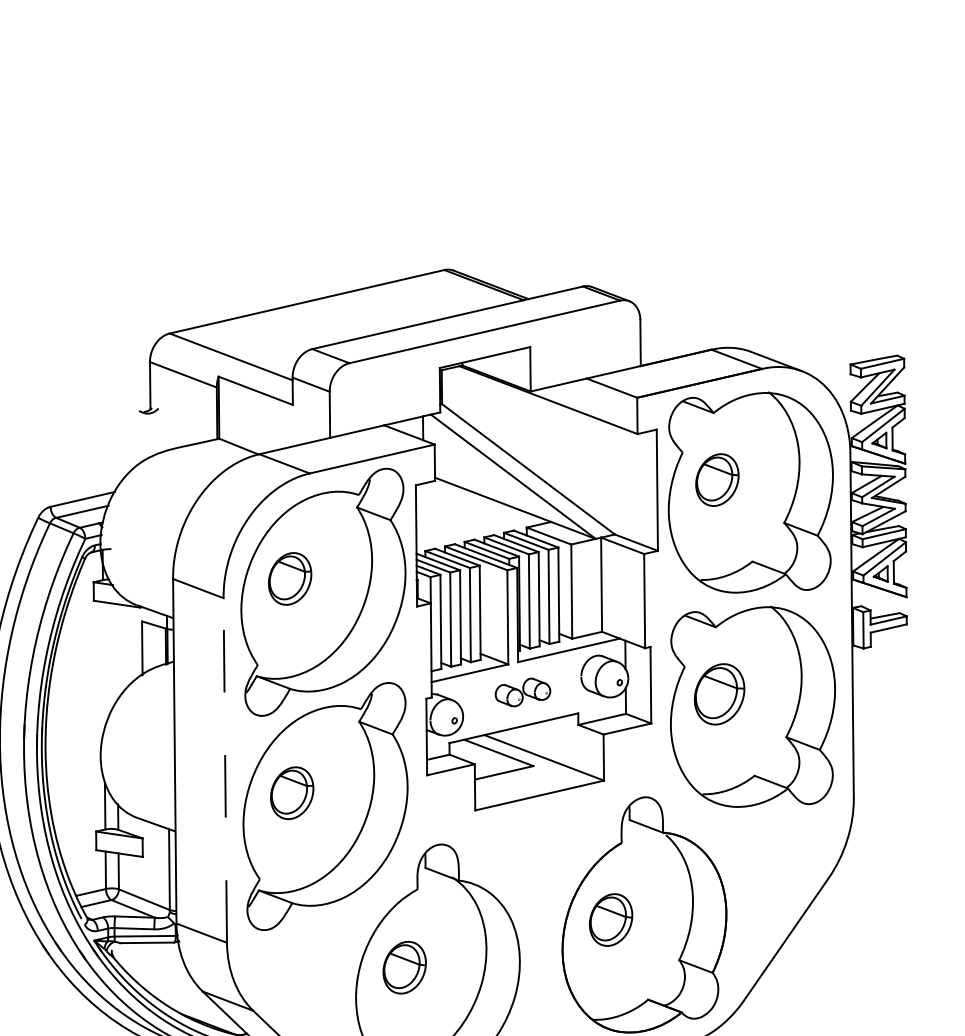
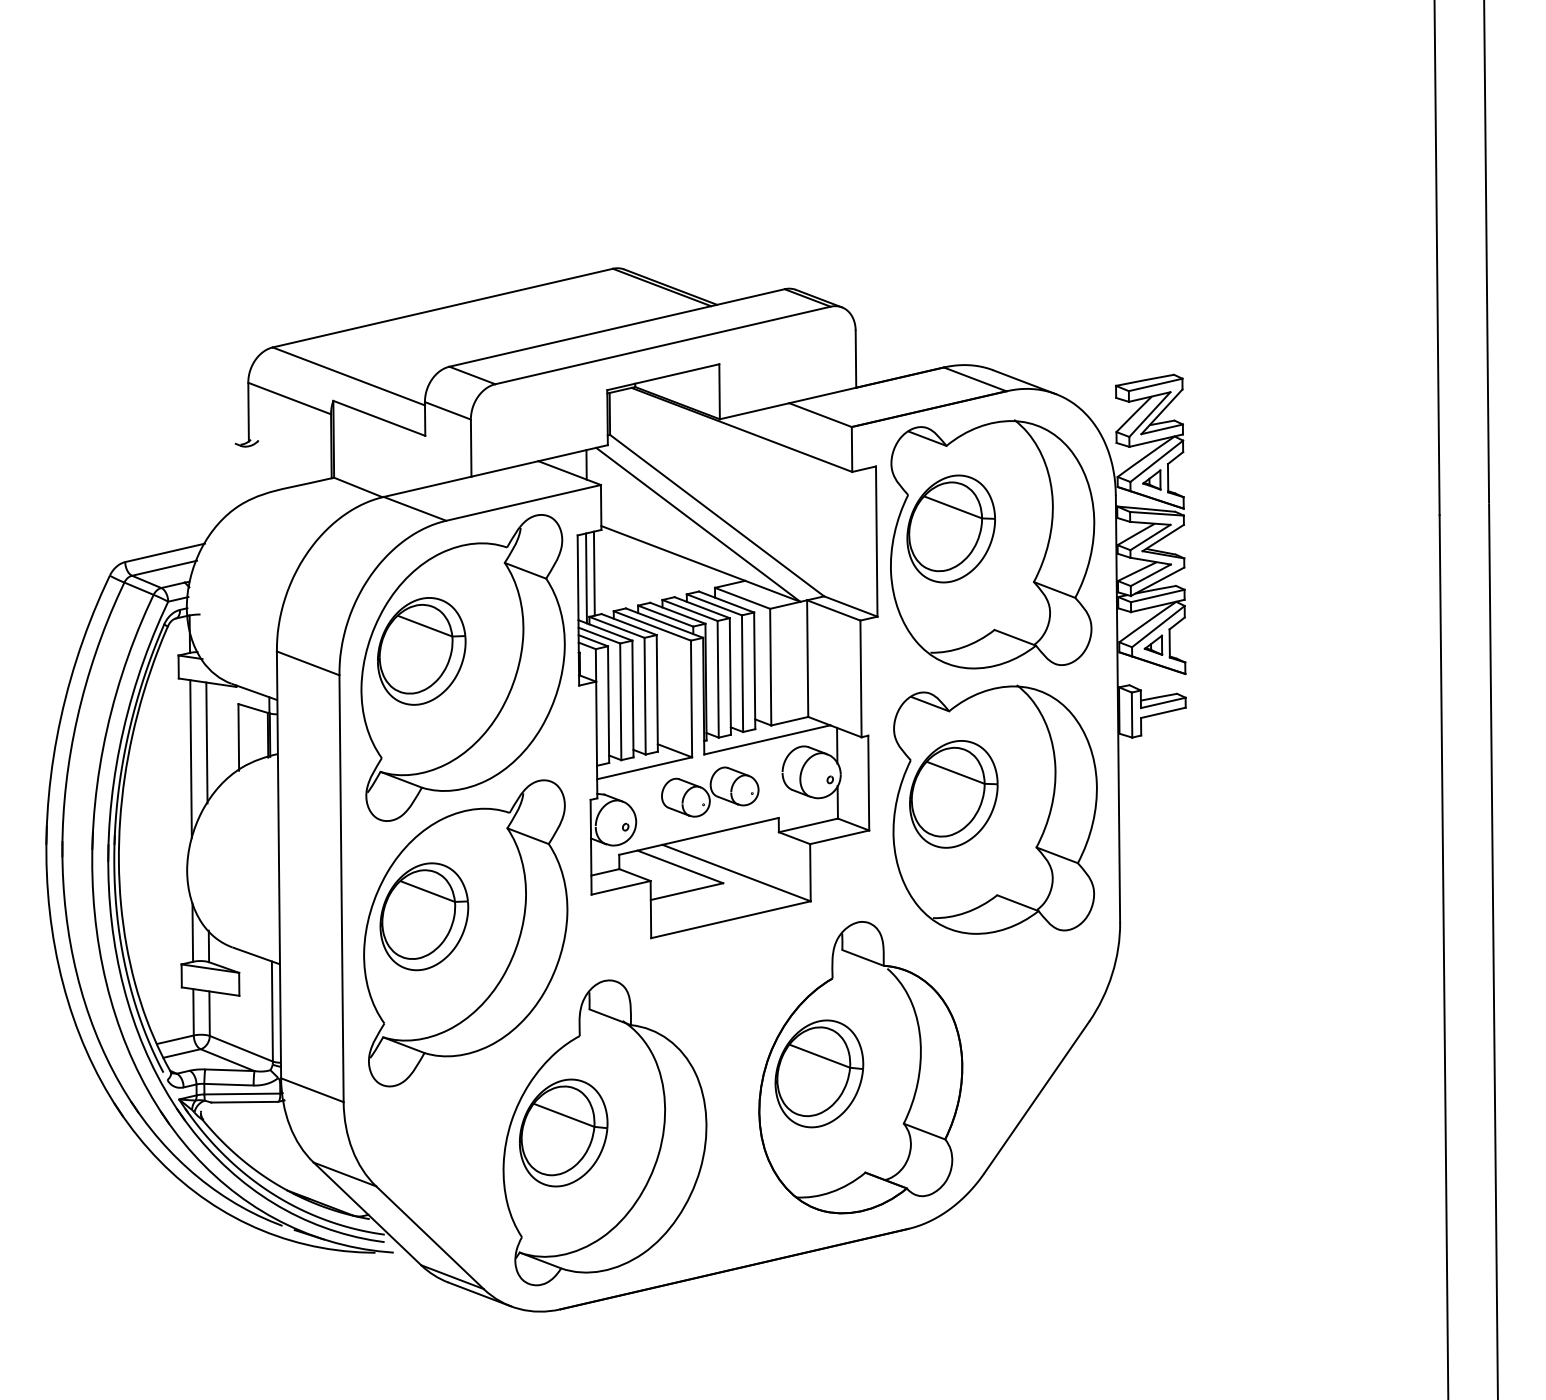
part: (716, 479) -> (950, 528), size x1.67
line: (428, 516) -> (593, 573), added
line: (423, 520) -> (586, 578), added
part: (289, 578) -> (421, 651), size x1.67
line: (116, 652) -> (206, 742), added
line: (103, 666) -> (190, 759), added
part: (523, 692) -> (710, 791), size x1.43
part: (719, 694) -> (953, 794), size x1.43
line: (225, 770) -> (341, 888), dashed -> solid
part: (292, 792) -> (424, 916), size x1.67
part: (611, 919) -> (819, 1073), size x1.67
part: (404, 967) -> (563, 1132), size x1.67

